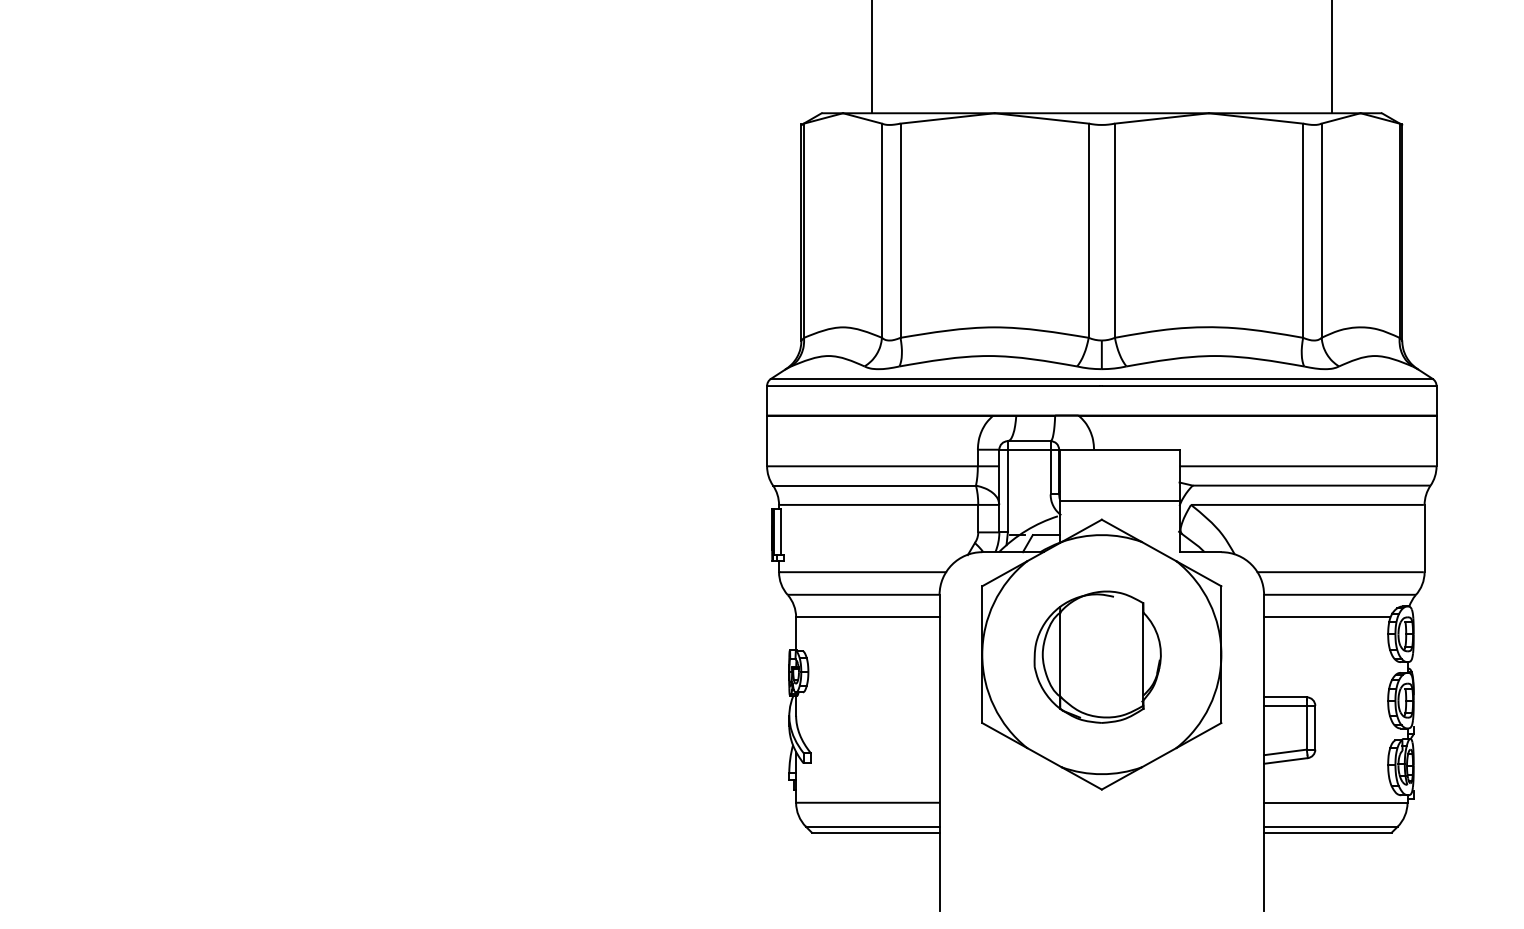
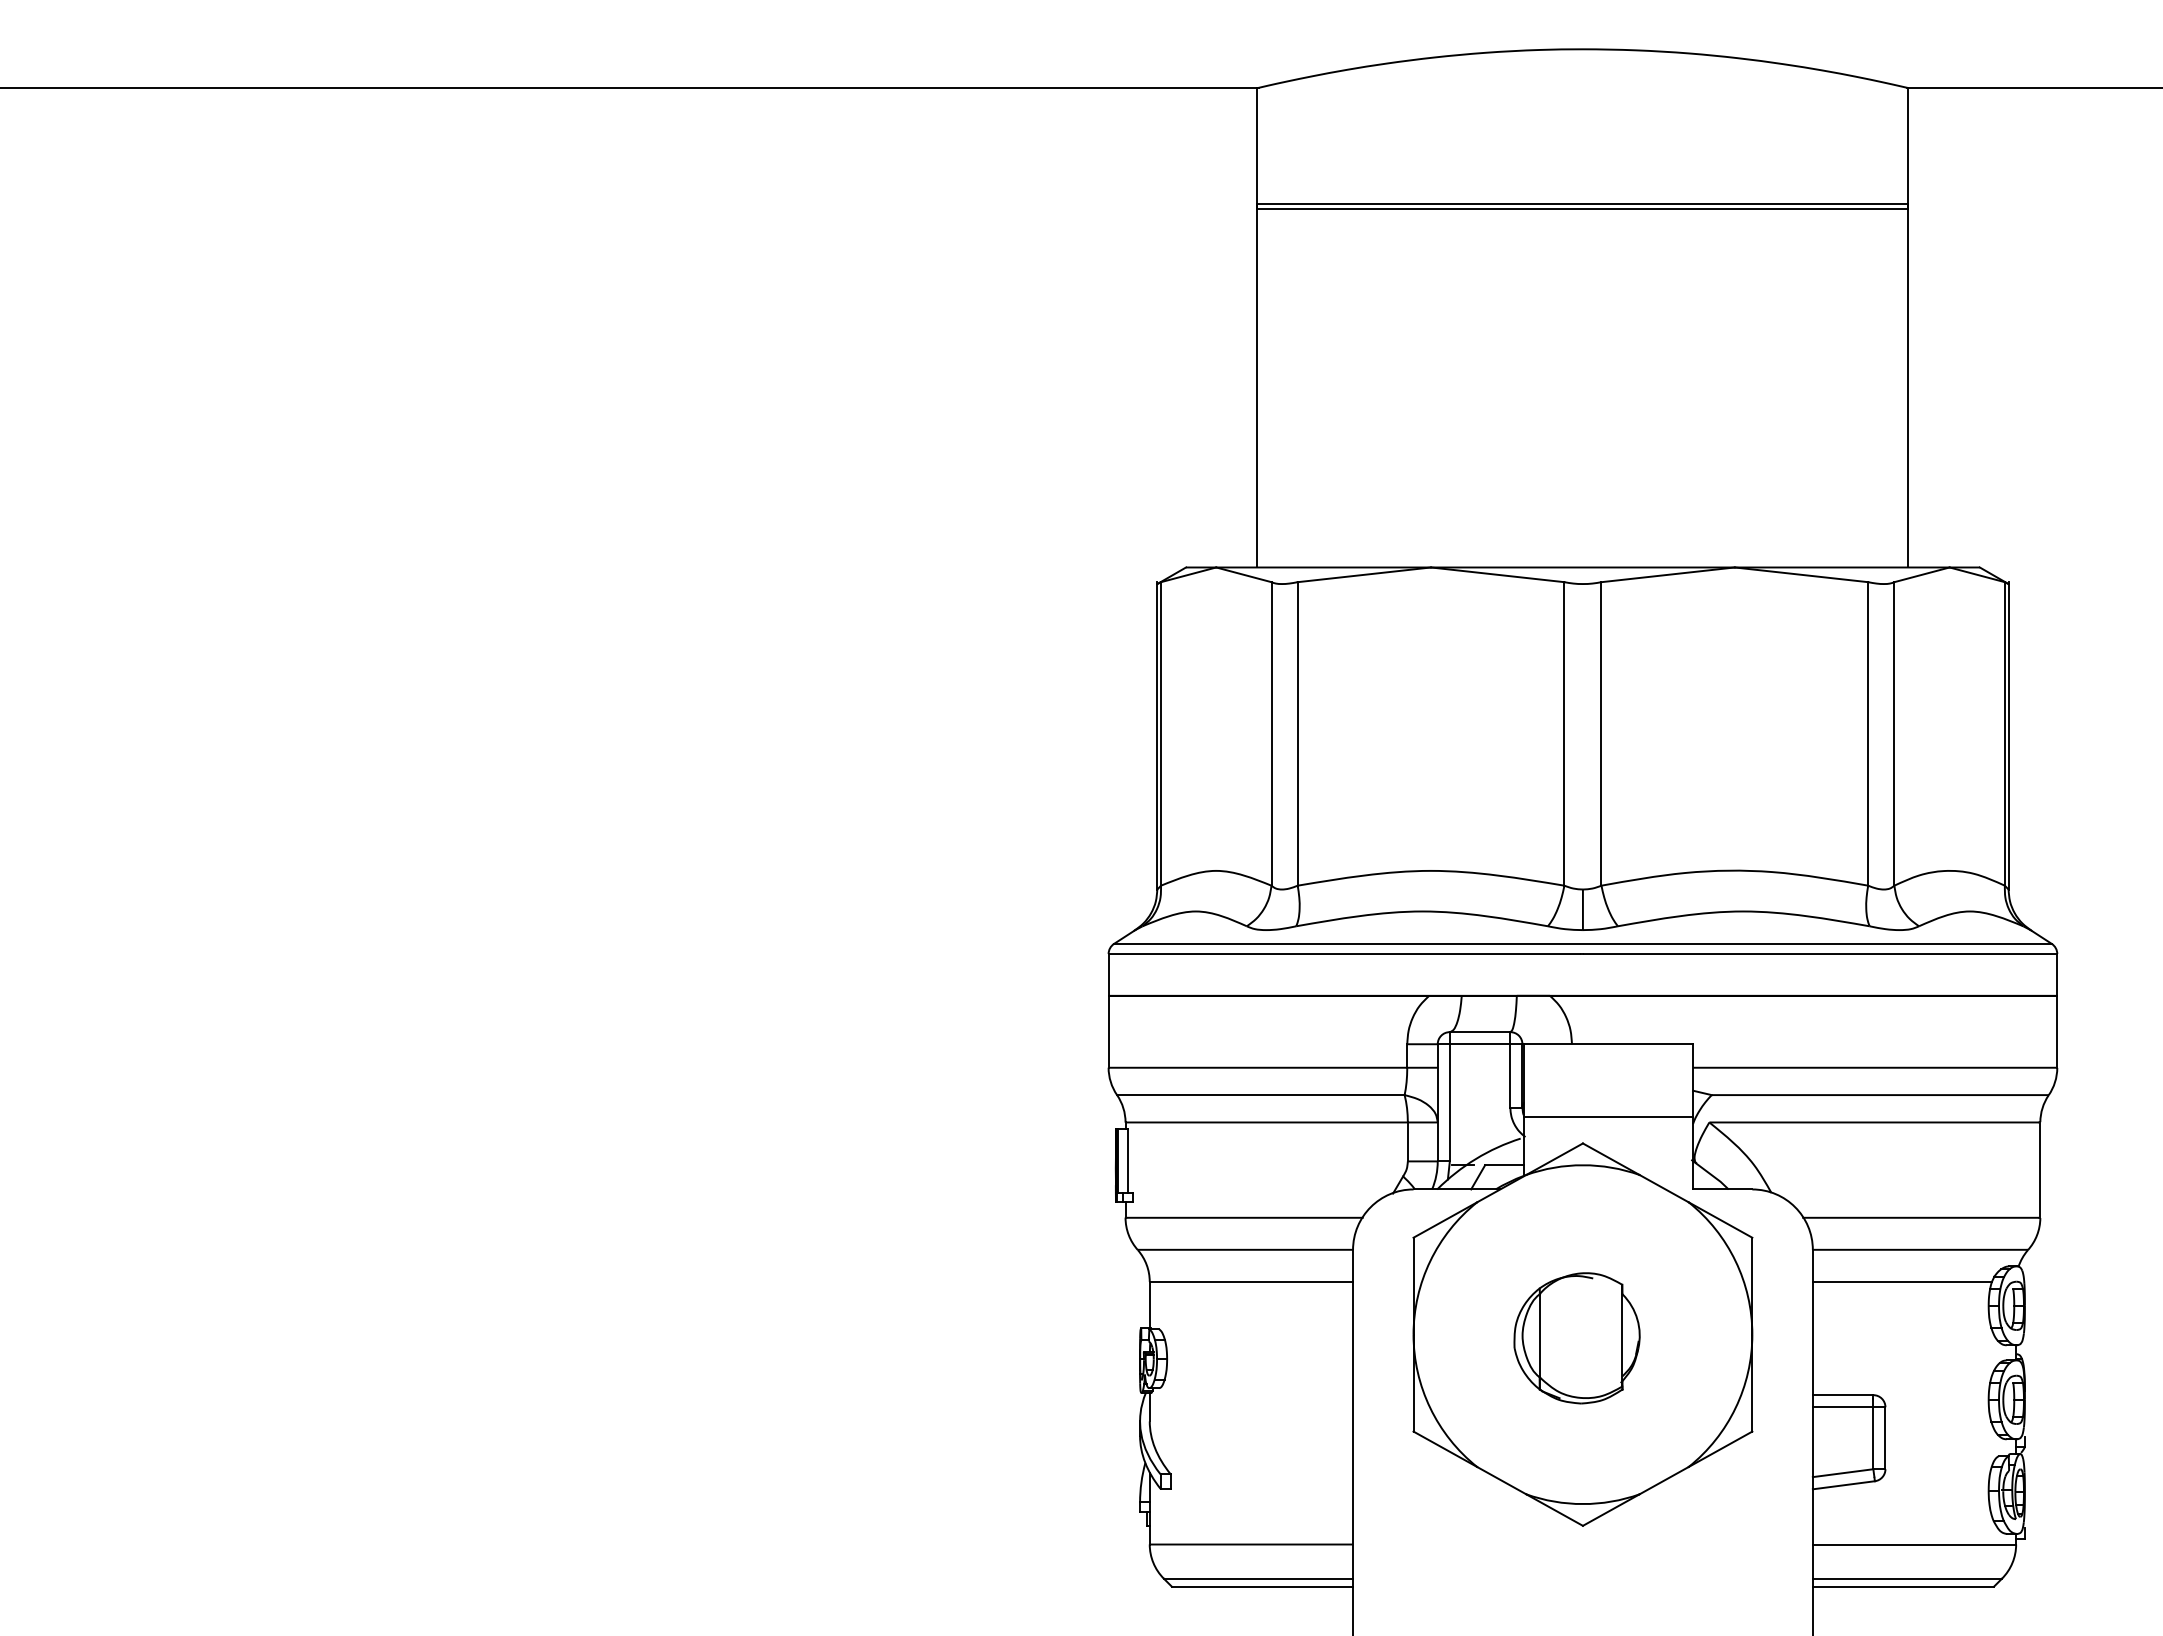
part: (1097, 657) -> (1576, 1338), size x0.7

